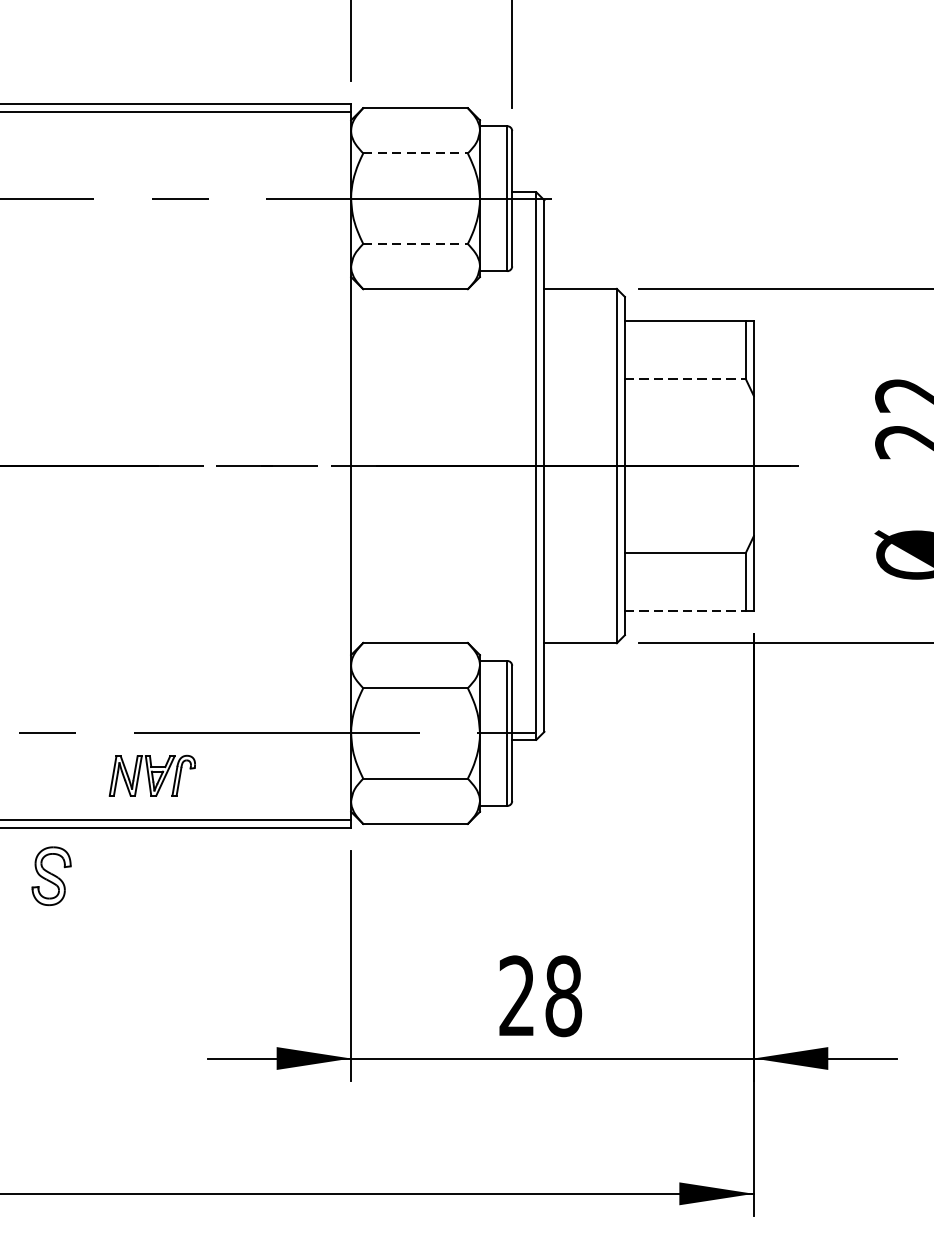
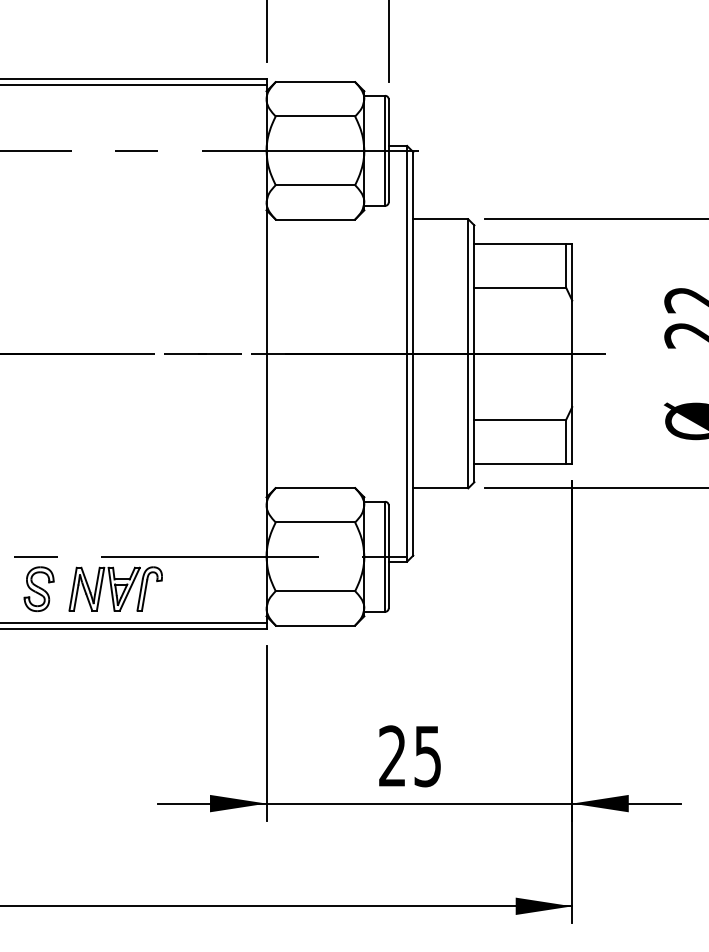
line: (415, 153) -> (315, 116), dashed -> solid
line: (415, 244) -> (315, 185), dashed -> solid
line: (685, 378) -> (520, 287), dashed -> solid
line: (685, 610) -> (520, 463), dashed -> solid
part: (152, 775) -> (115, 588), size x1.43
part: (50, 876) -> (38, 589), moved
text: (563, 996) -> (427, 756), 28 -> 25

